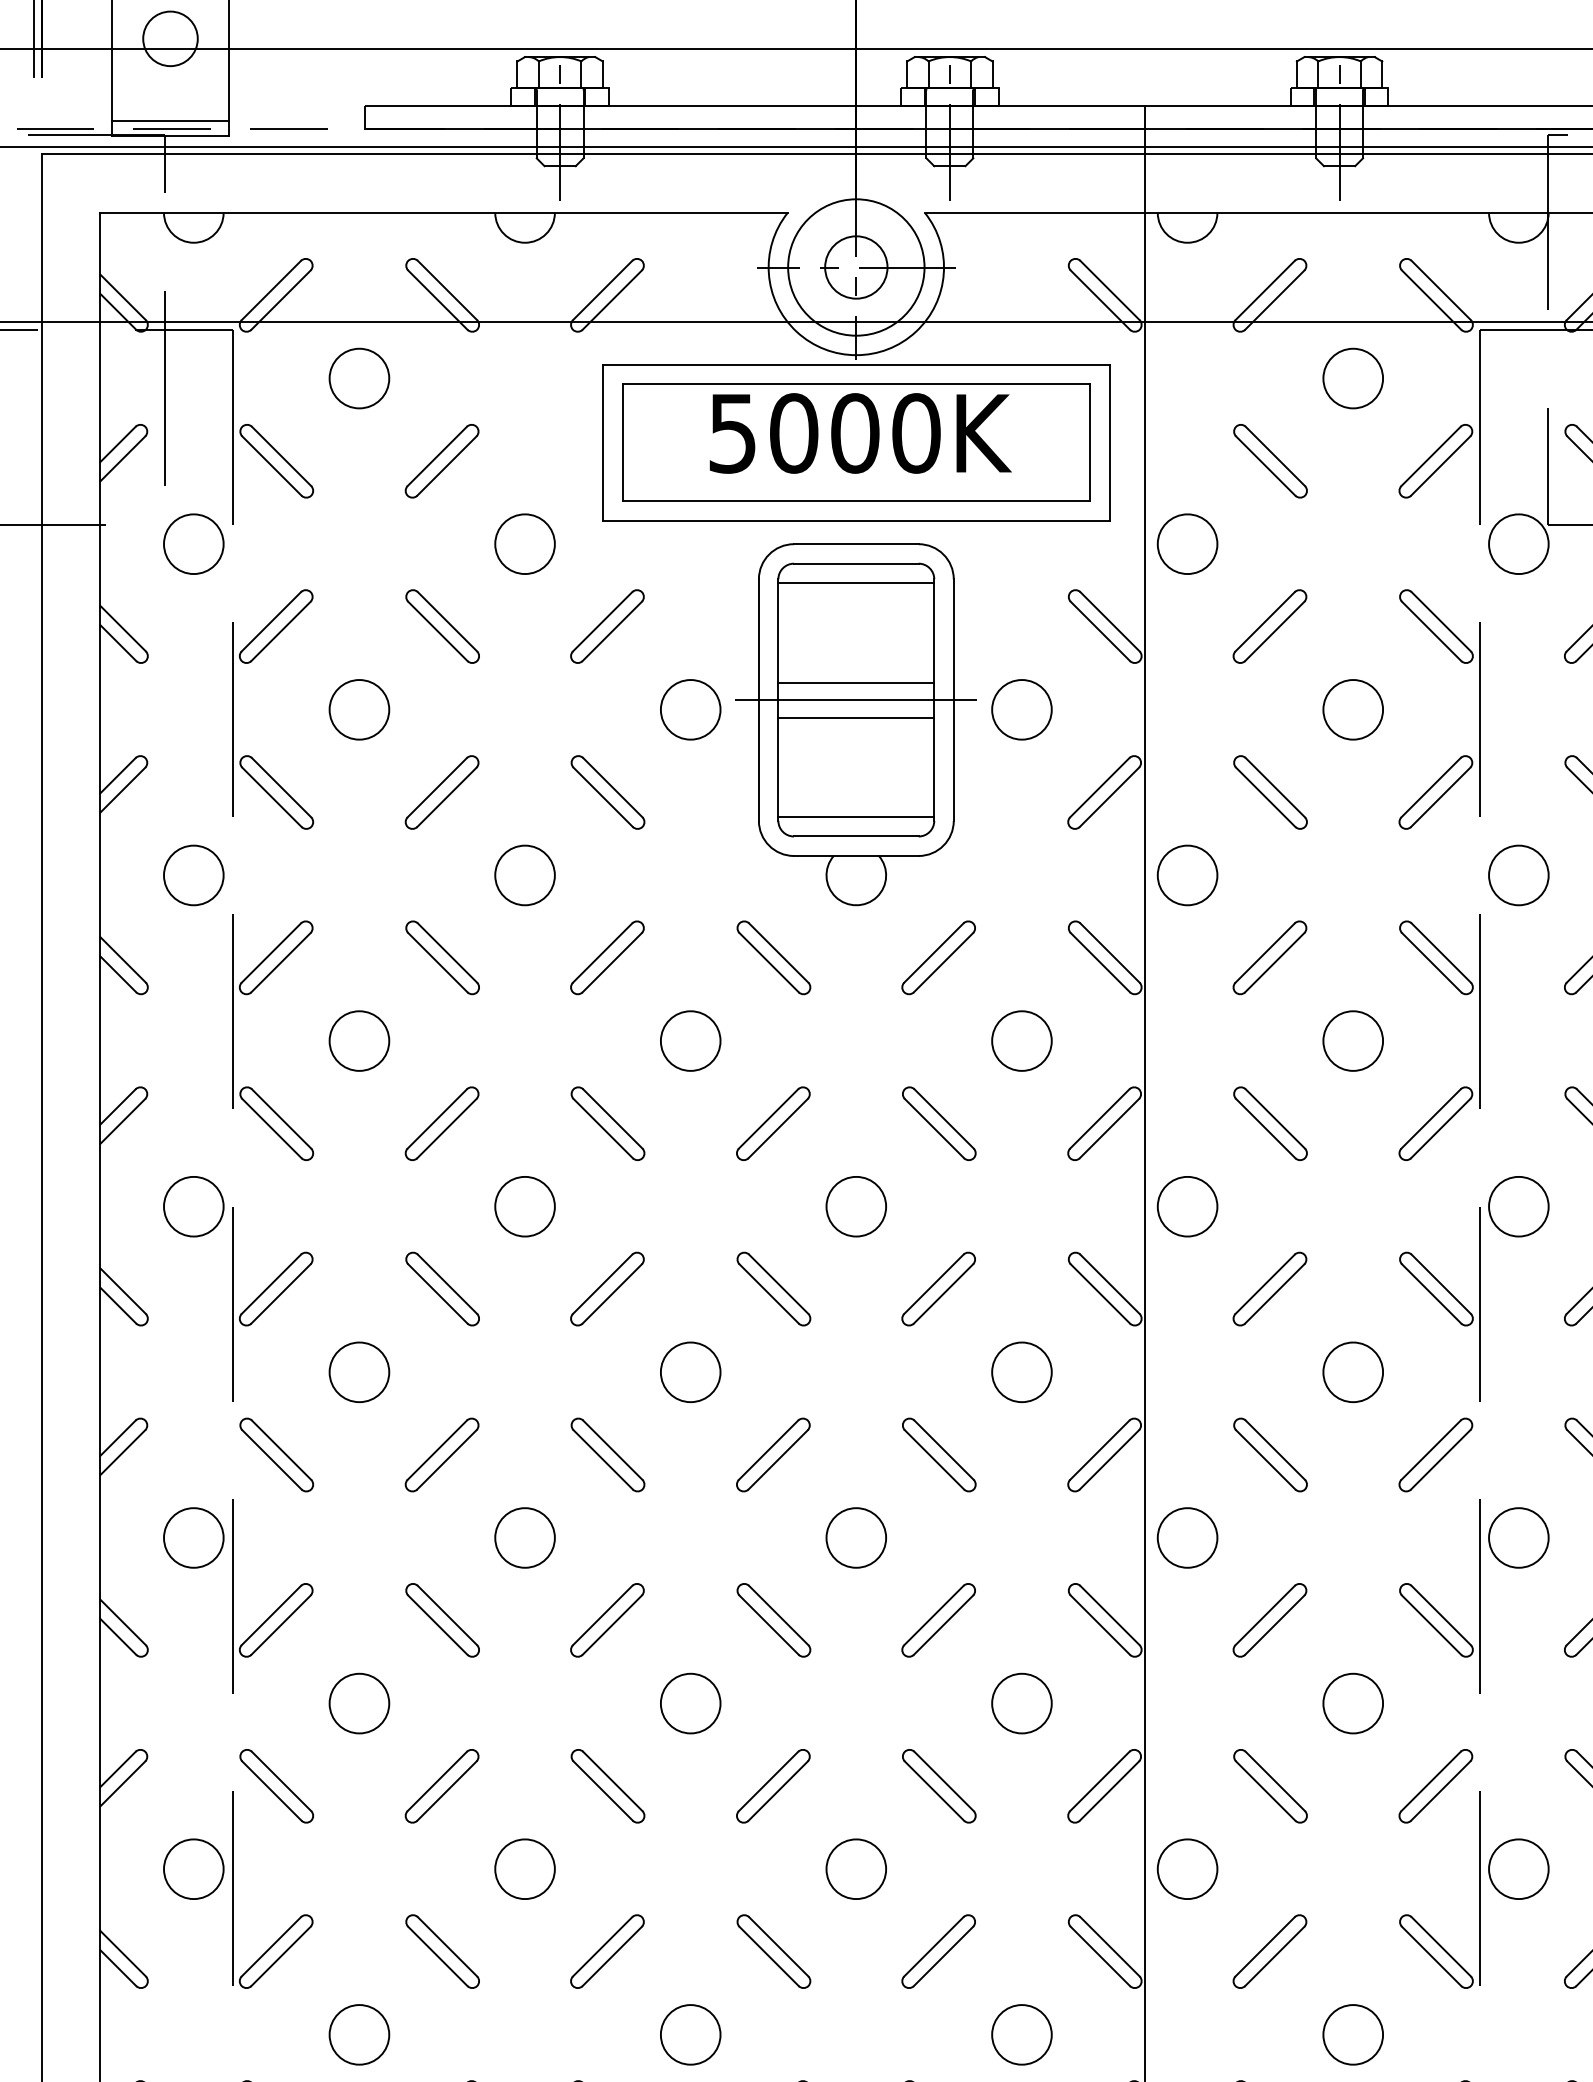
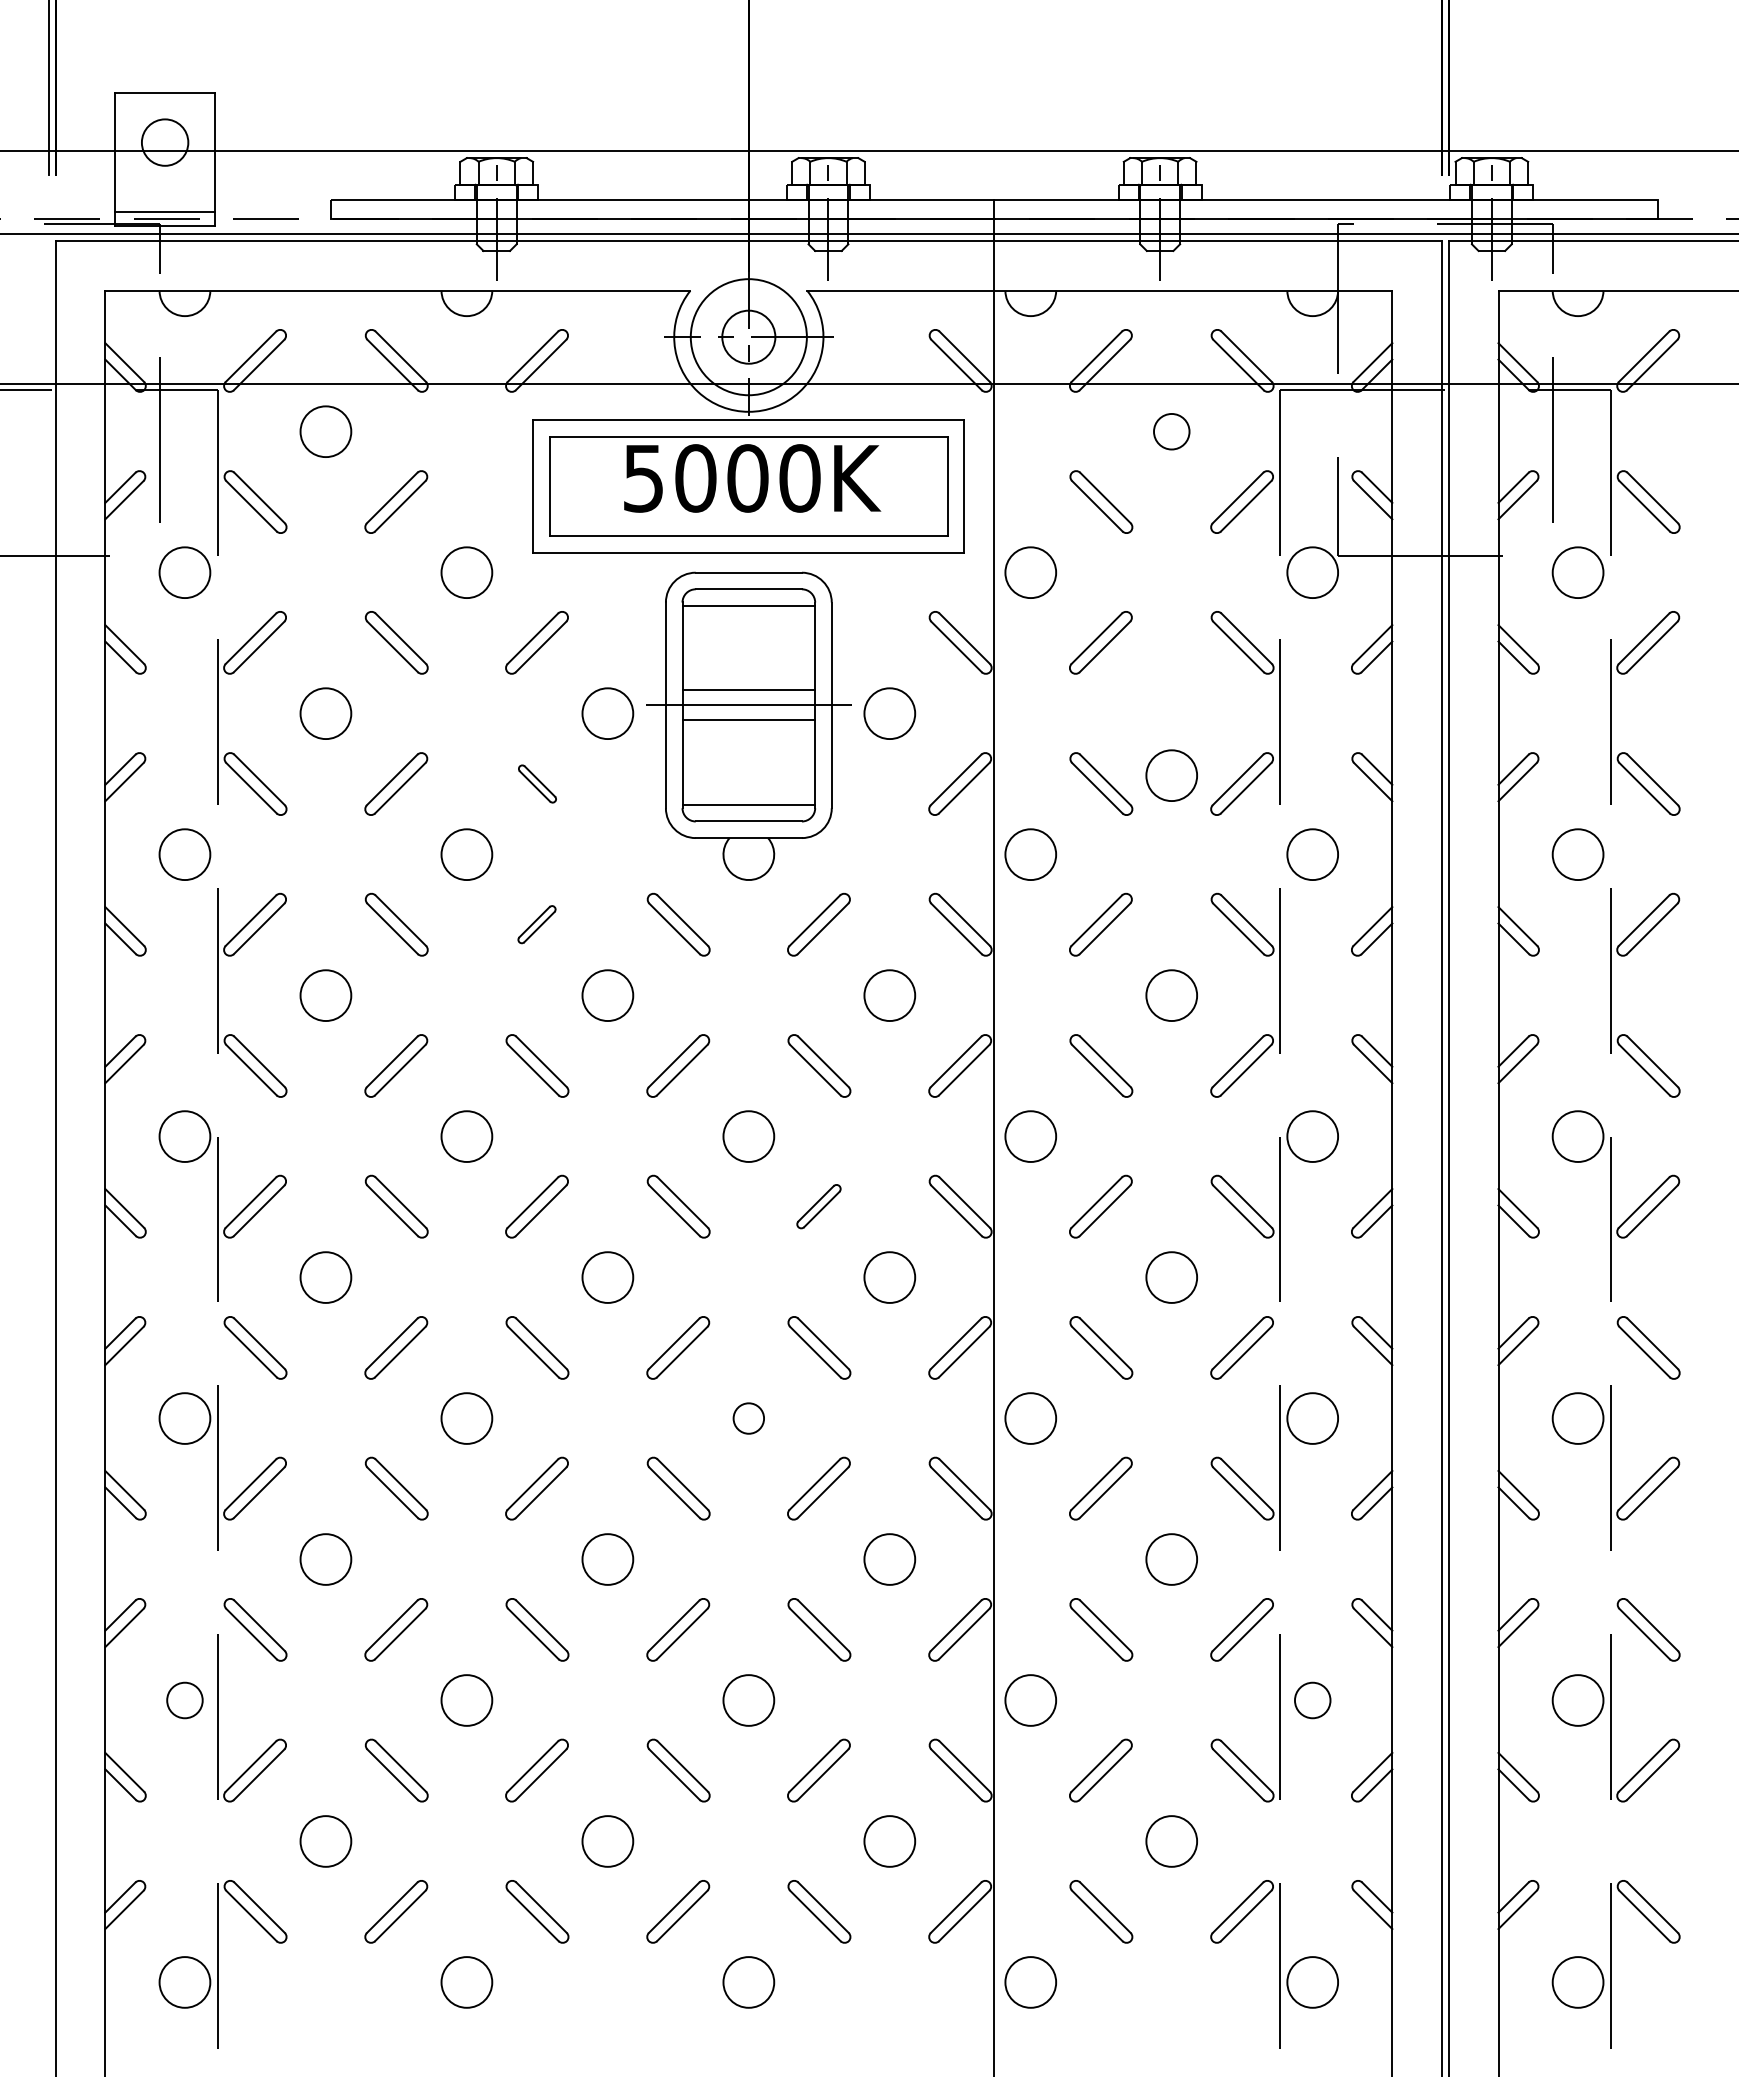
circle: (1352, 378) -> (1171, 431), size x0.7
circle: (1352, 709) -> (1171, 775), moved
part: (608, 791) -> (537, 783), size x0.6
part: (606, 957) -> (536, 924), size x0.6
part: (938, 1288) -> (818, 1206), size x0.7
circle: (855, 1537) -> (748, 1418), size x0.6
circle: (193, 1869) -> (184, 1700), size x0.7
circle: (1518, 1869) -> (1312, 1700), size x0.7

